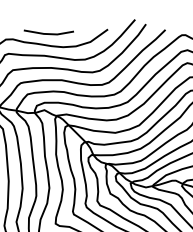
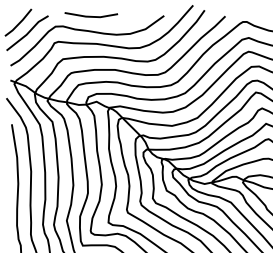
line: (48, 32) -> (90, 15), moved

